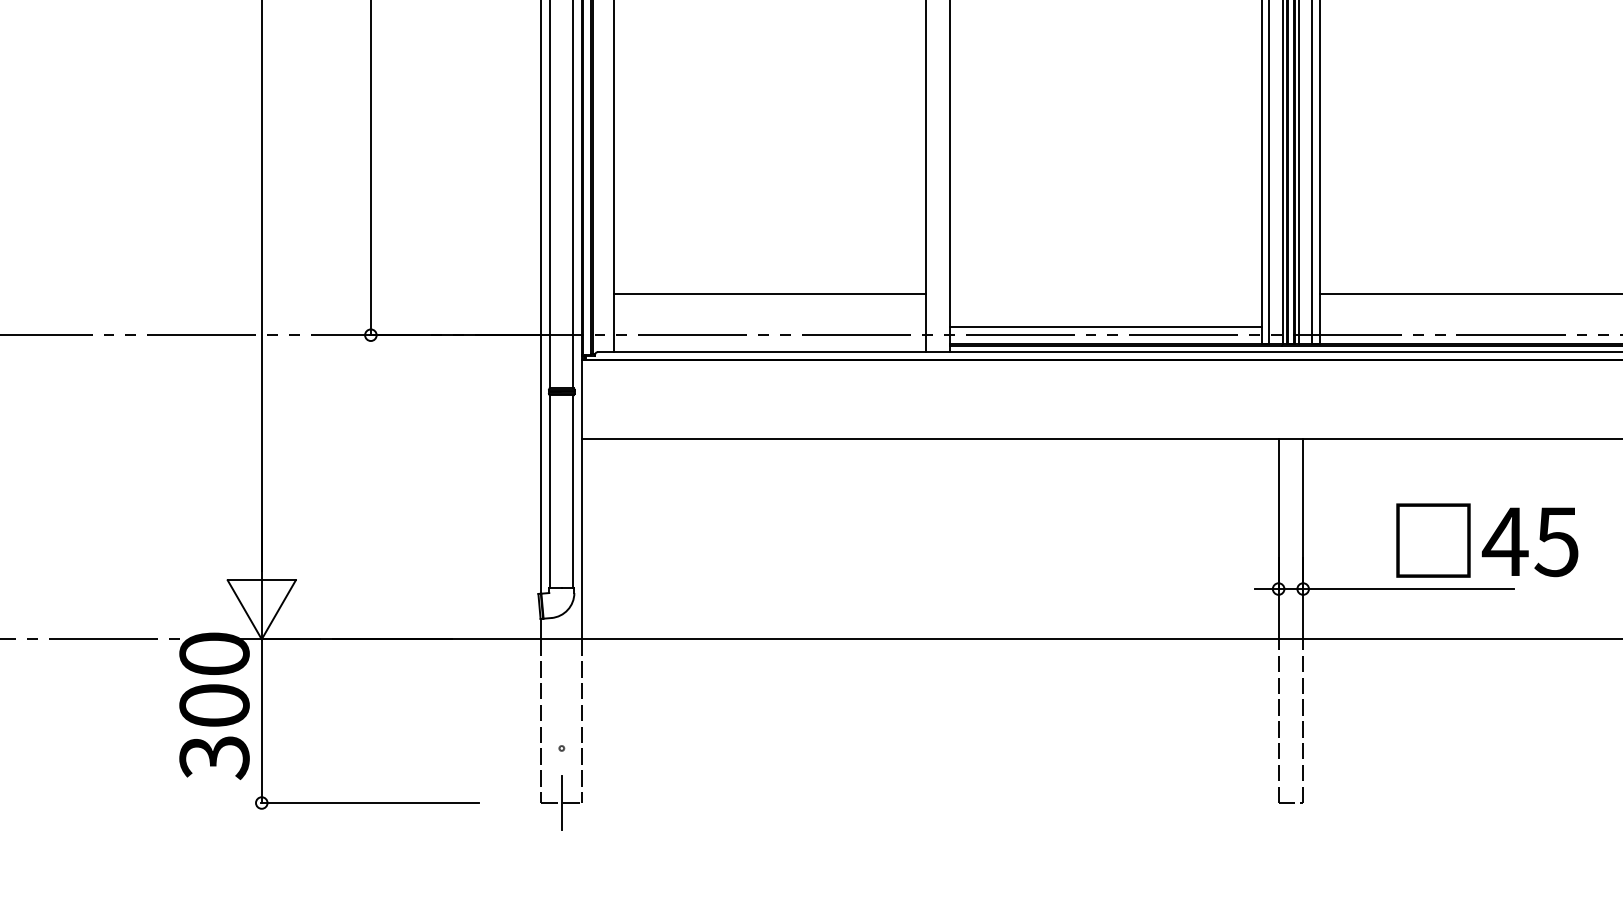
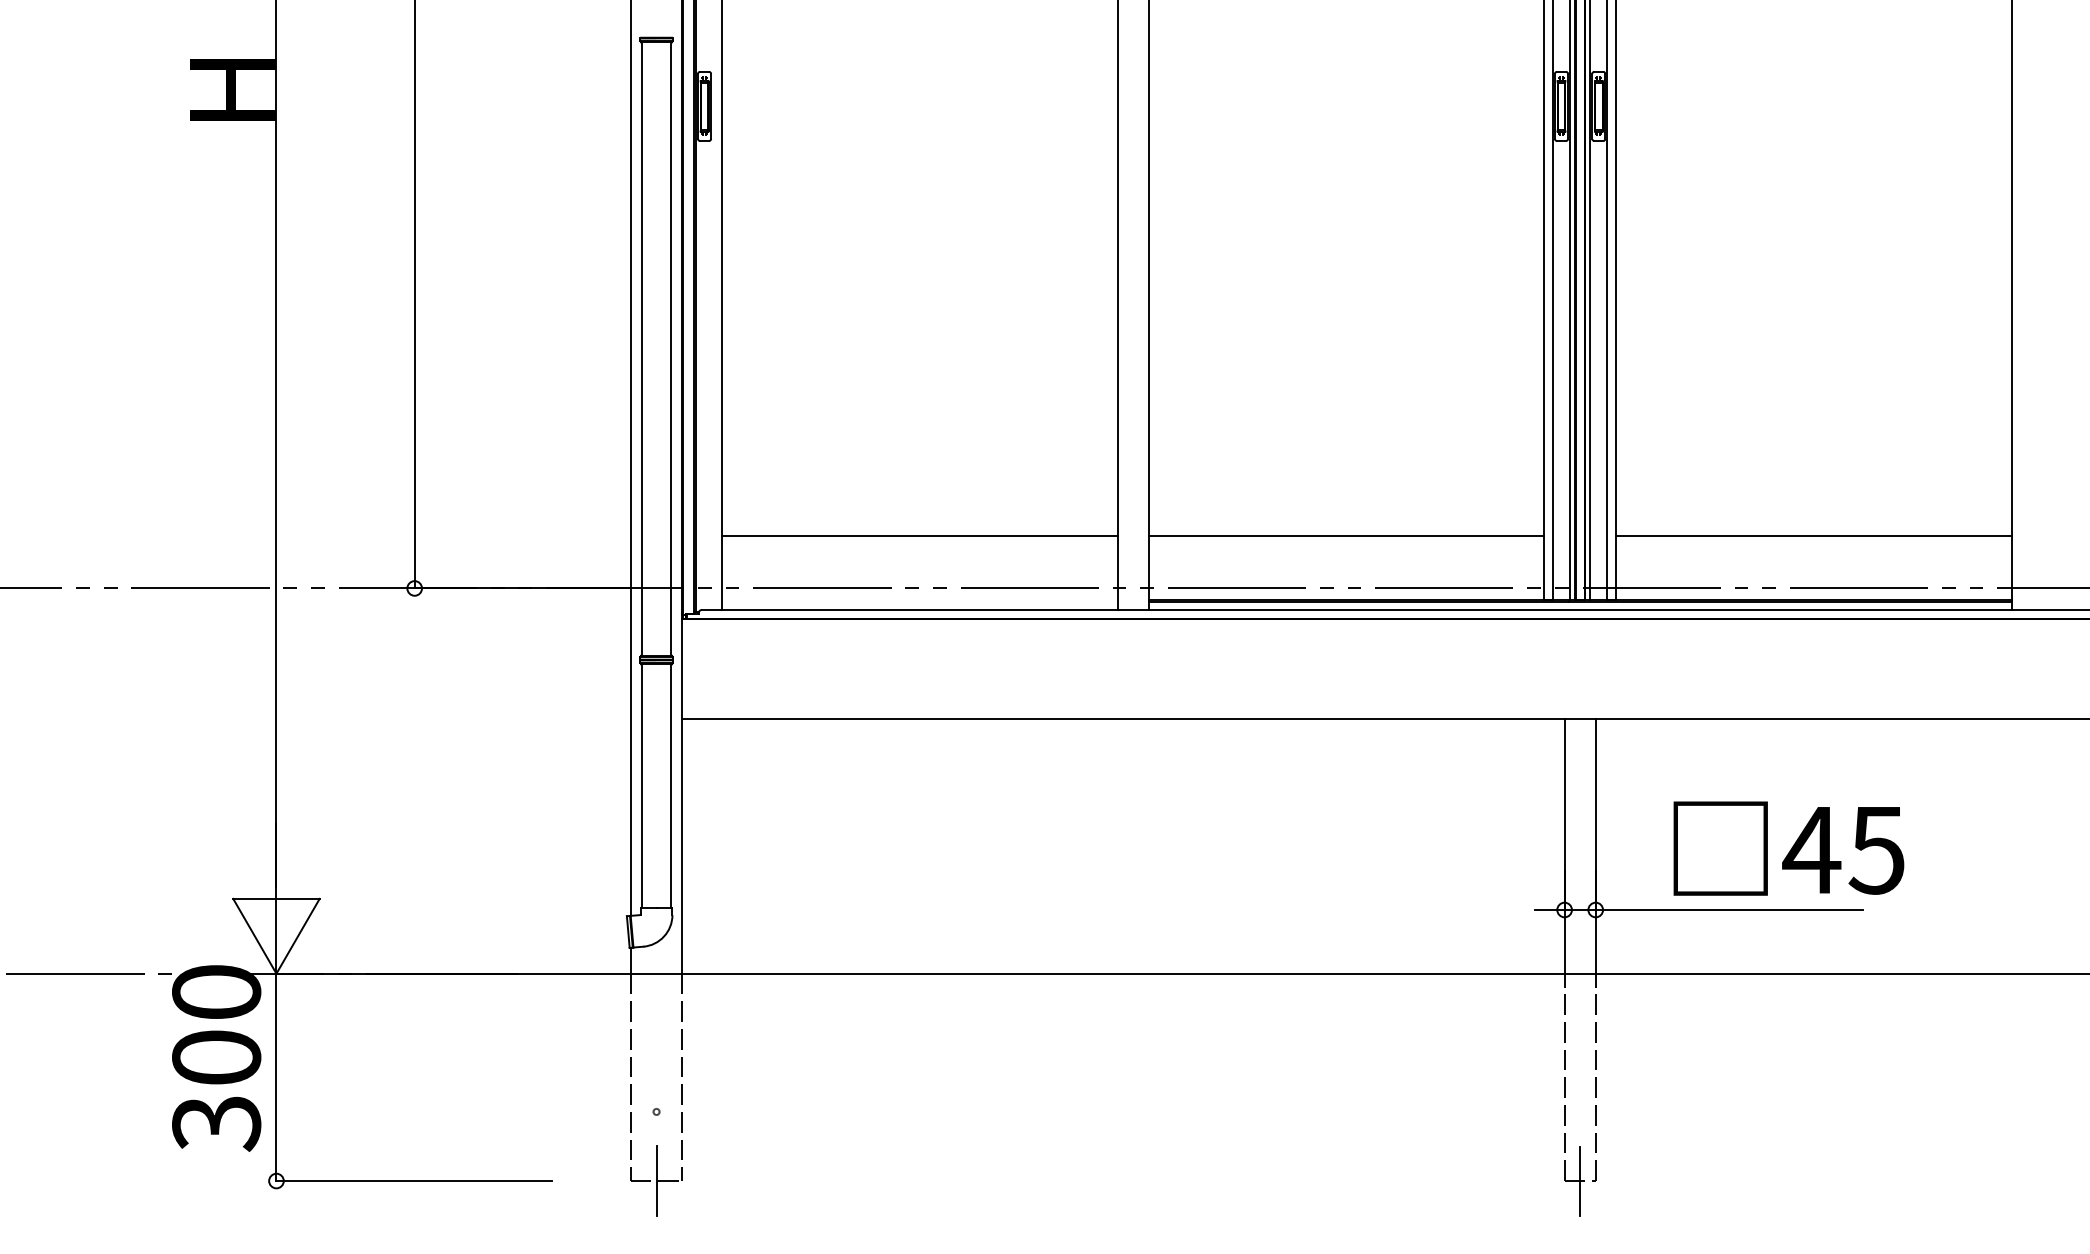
line: (1105, 327) -> (1345, 536), moved
text: (1486, 540) -> (1788, 848), moved
line: (1291, 803) -> (1580, 1181), added

